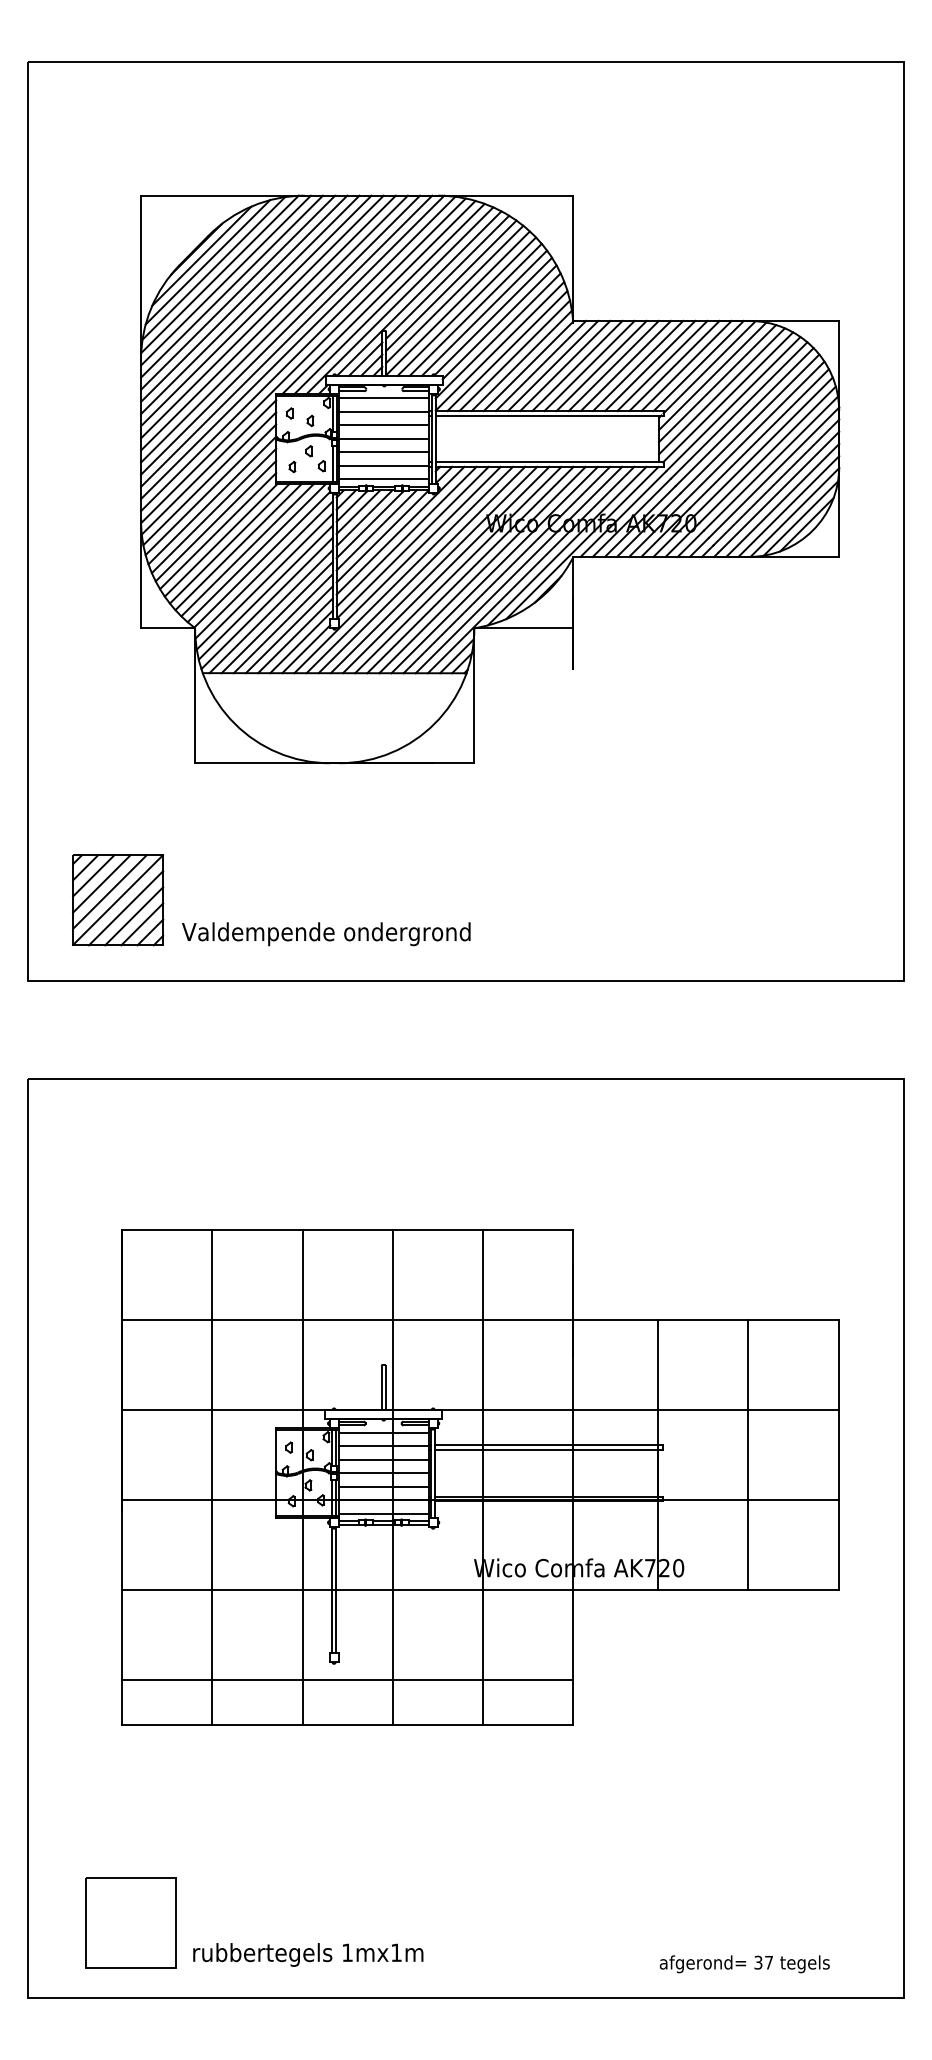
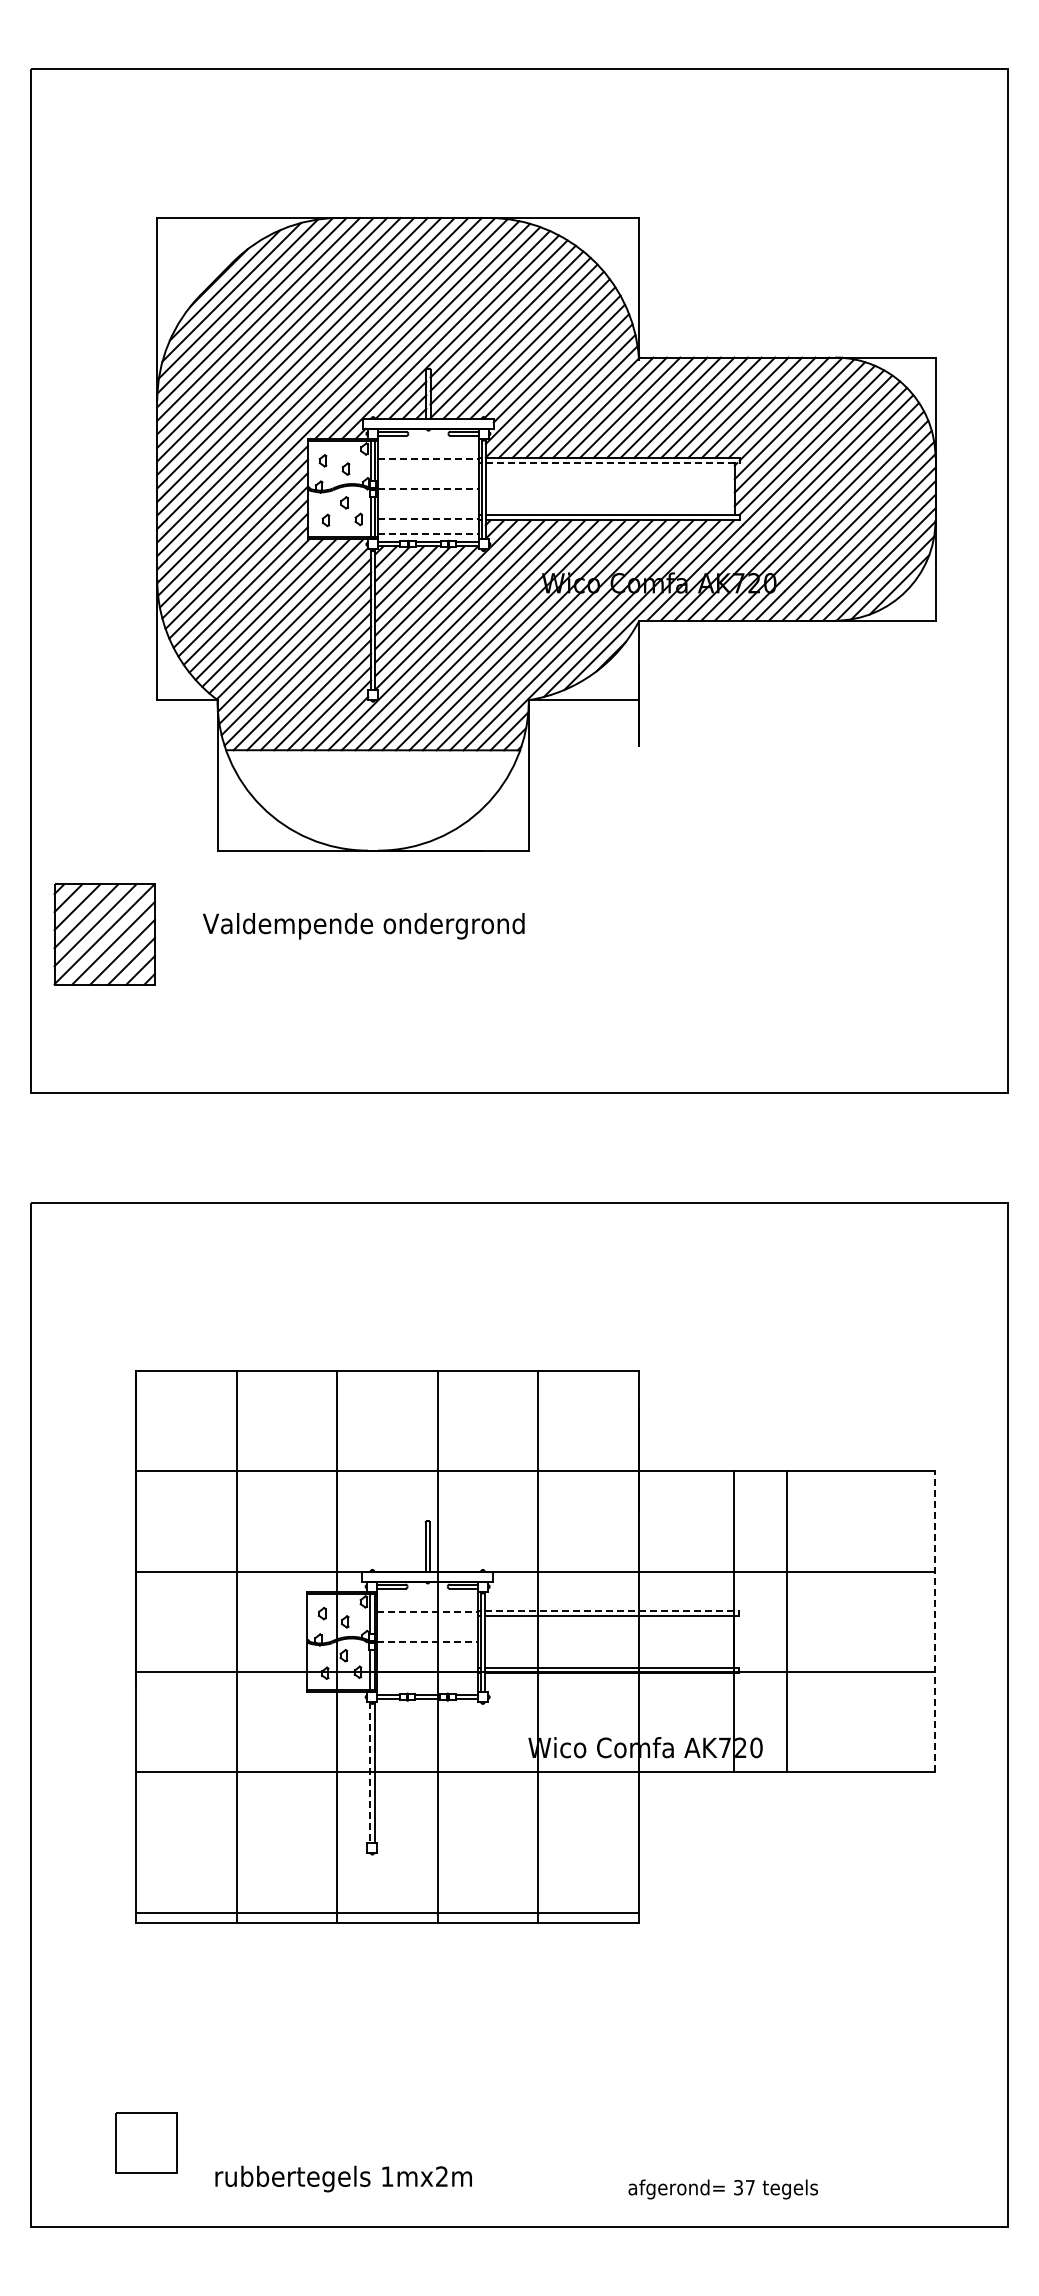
line: (384, 397) -> (428, 443), removed
line: (384, 412) -> (428, 459), solid -> dashed
line: (549, 415) -> (612, 463), solid -> dashed
line: (384, 425) -> (428, 474), removed
line: (384, 439) -> (428, 489), solid -> dashed
line: (384, 452) -> (428, 504), removed
line: (384, 466) -> (428, 519), solid -> dashed
line: (384, 479) -> (428, 534), solid -> dashed
part: (117, 900) -> (104, 934), moved
text: (326, 934) -> (363, 926), moved
line: (383, 1432) -> (427, 1596), removed
line: (548, 1444) -> (611, 1610), solid -> dashed
line: (384, 1445) -> (428, 1611), solid -> dashed
line: (748, 1454) -> (787, 1621), moved
line: (838, 1454) -> (934, 1621), solid -> dashed
line: (383, 1459) -> (427, 1626), removed
line: (384, 1472) -> (428, 1641), solid -> dashed
line: (383, 1486) -> (427, 1656), removed
line: (383, 1513) -> (427, 1687), removed
line: (332, 1590) -> (370, 1772), solid -> dashed
line: (347, 1679) -> (387, 1912), moved
part: (131, 1922) -> (146, 2142), size x0.6
text: (396, 1952) -> (441, 2176), 1mx1m -> 1mx2m
text: (744, 1964) -> (722, 2189), moved

